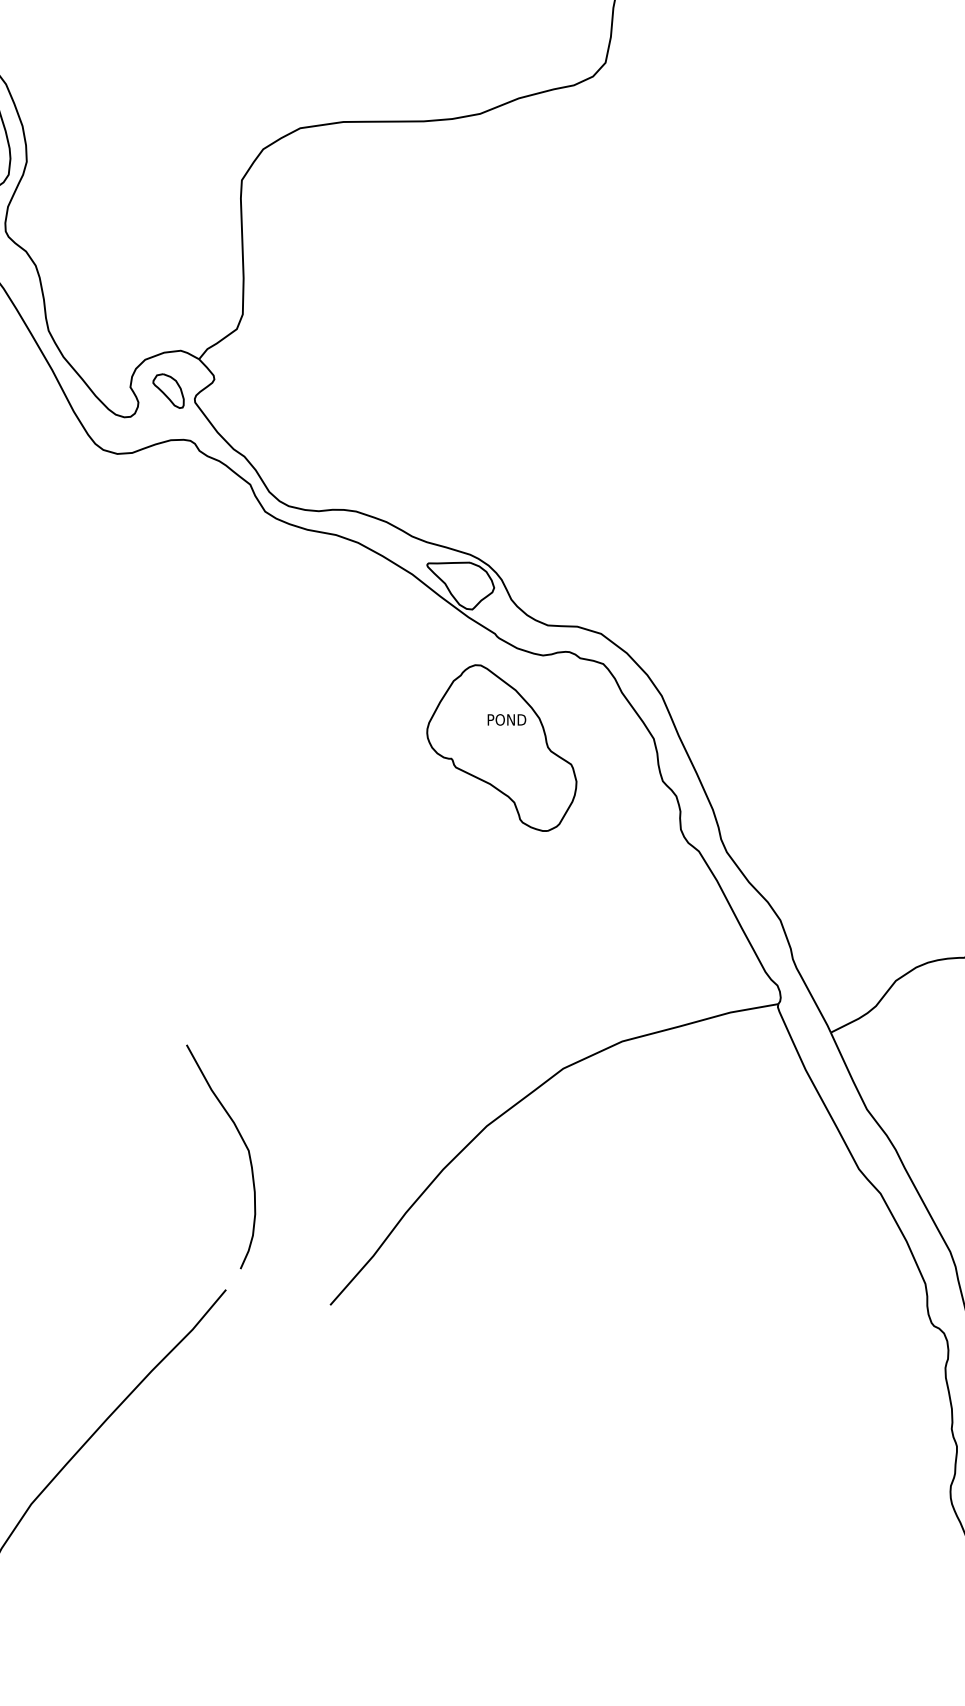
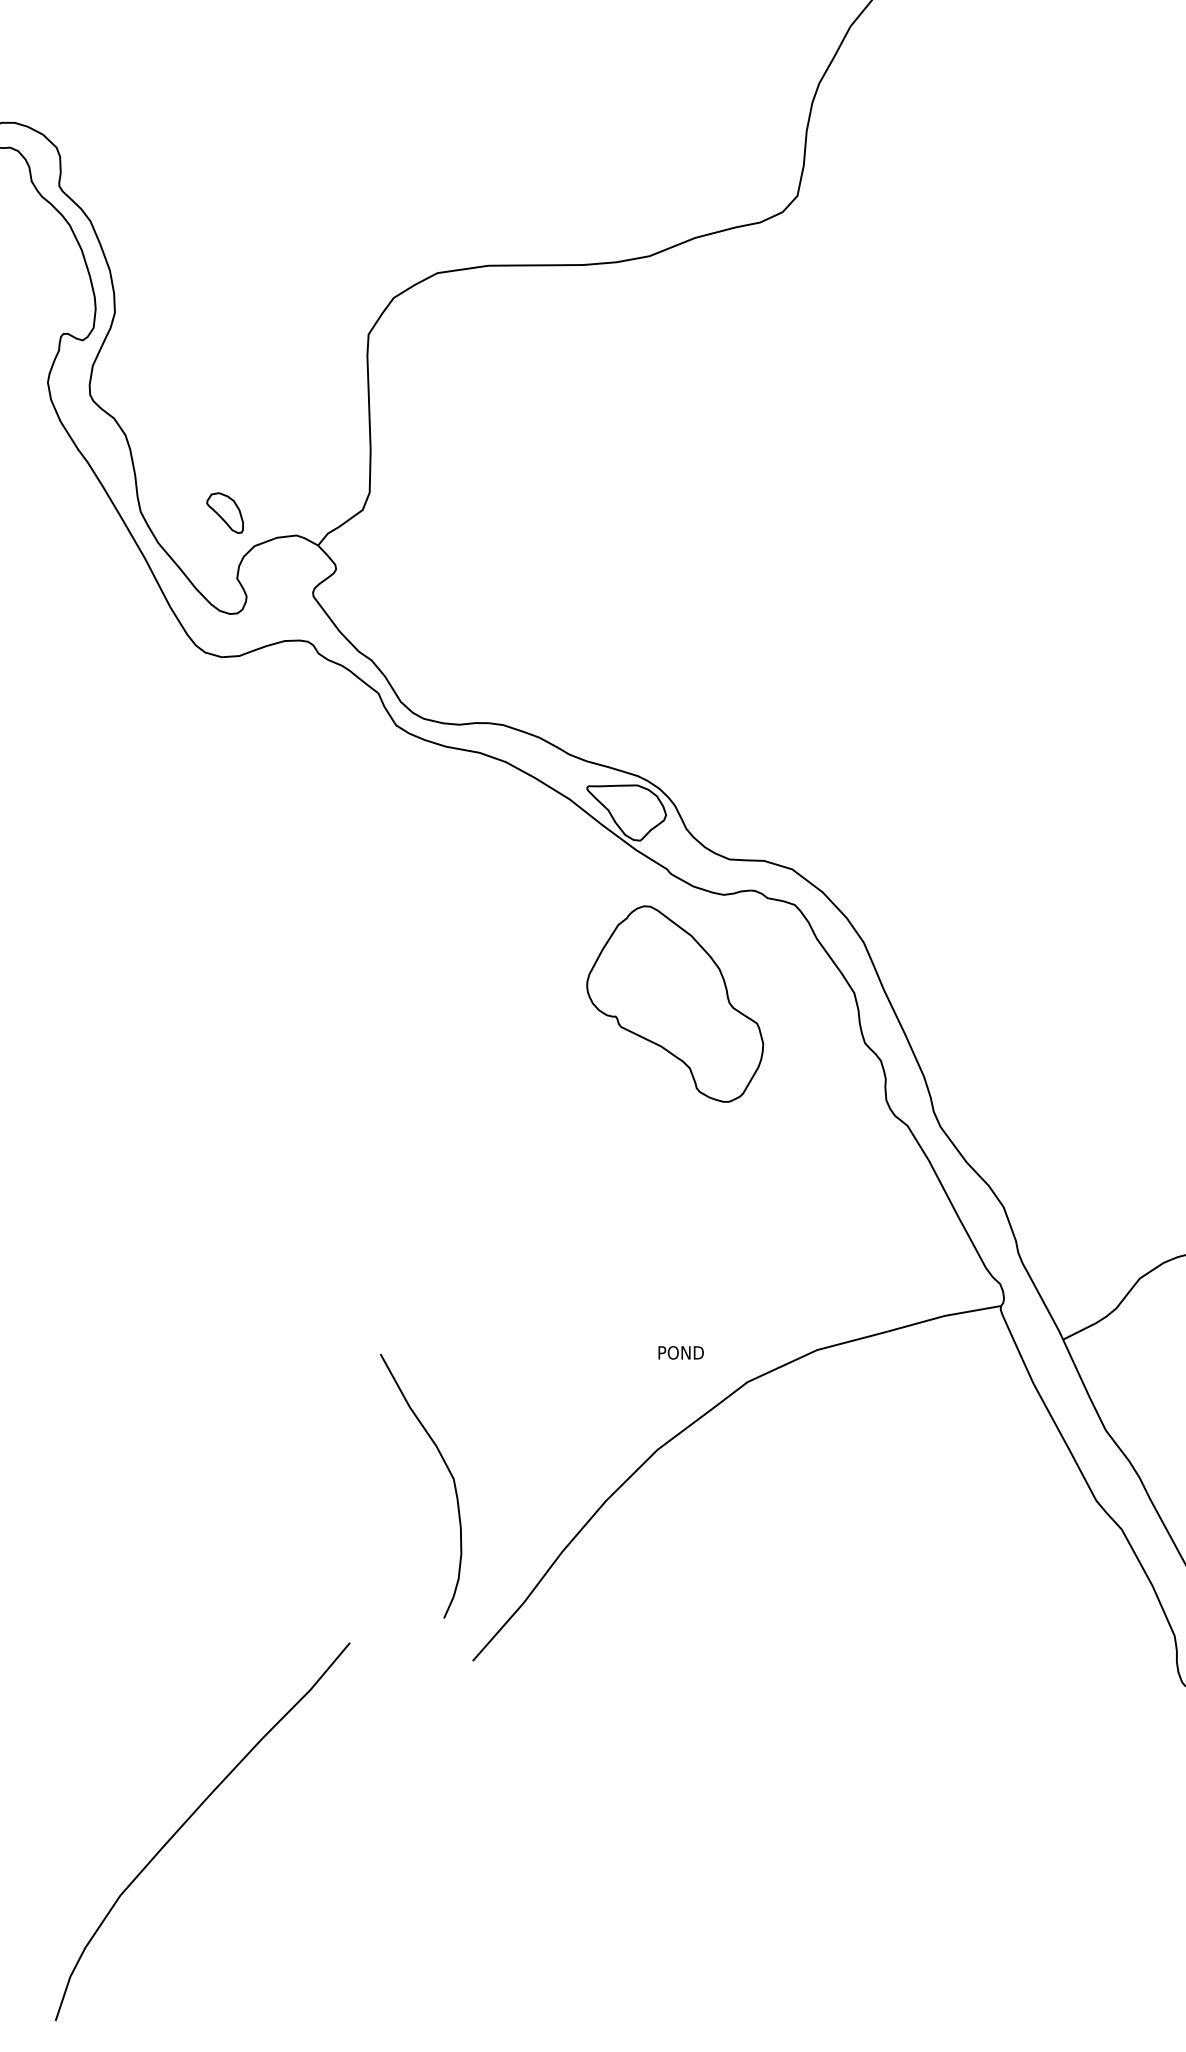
part: (168, 390) -> (224, 512), moved
text: (506, 719) -> (680, 1352), moved
curve: (244, 1144) -> (448, 1471), moved

